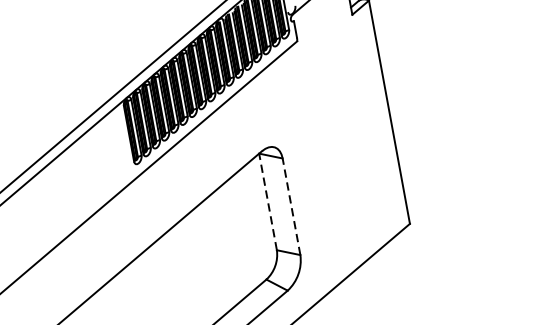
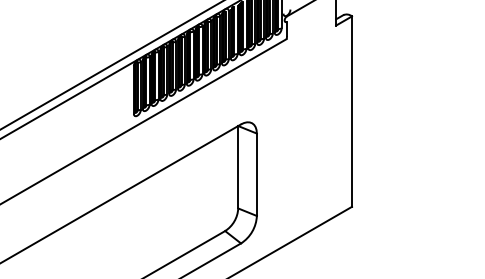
line: (268, 201) -> (238, 166), dashed -> solid
line: (291, 206) -> (256, 174), dashed -> solid

